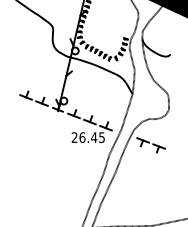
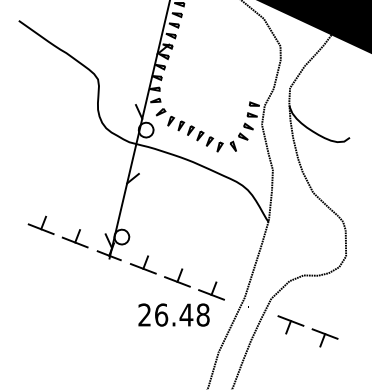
text: (101, 137) -> (202, 314), 26.45 -> 26.48

